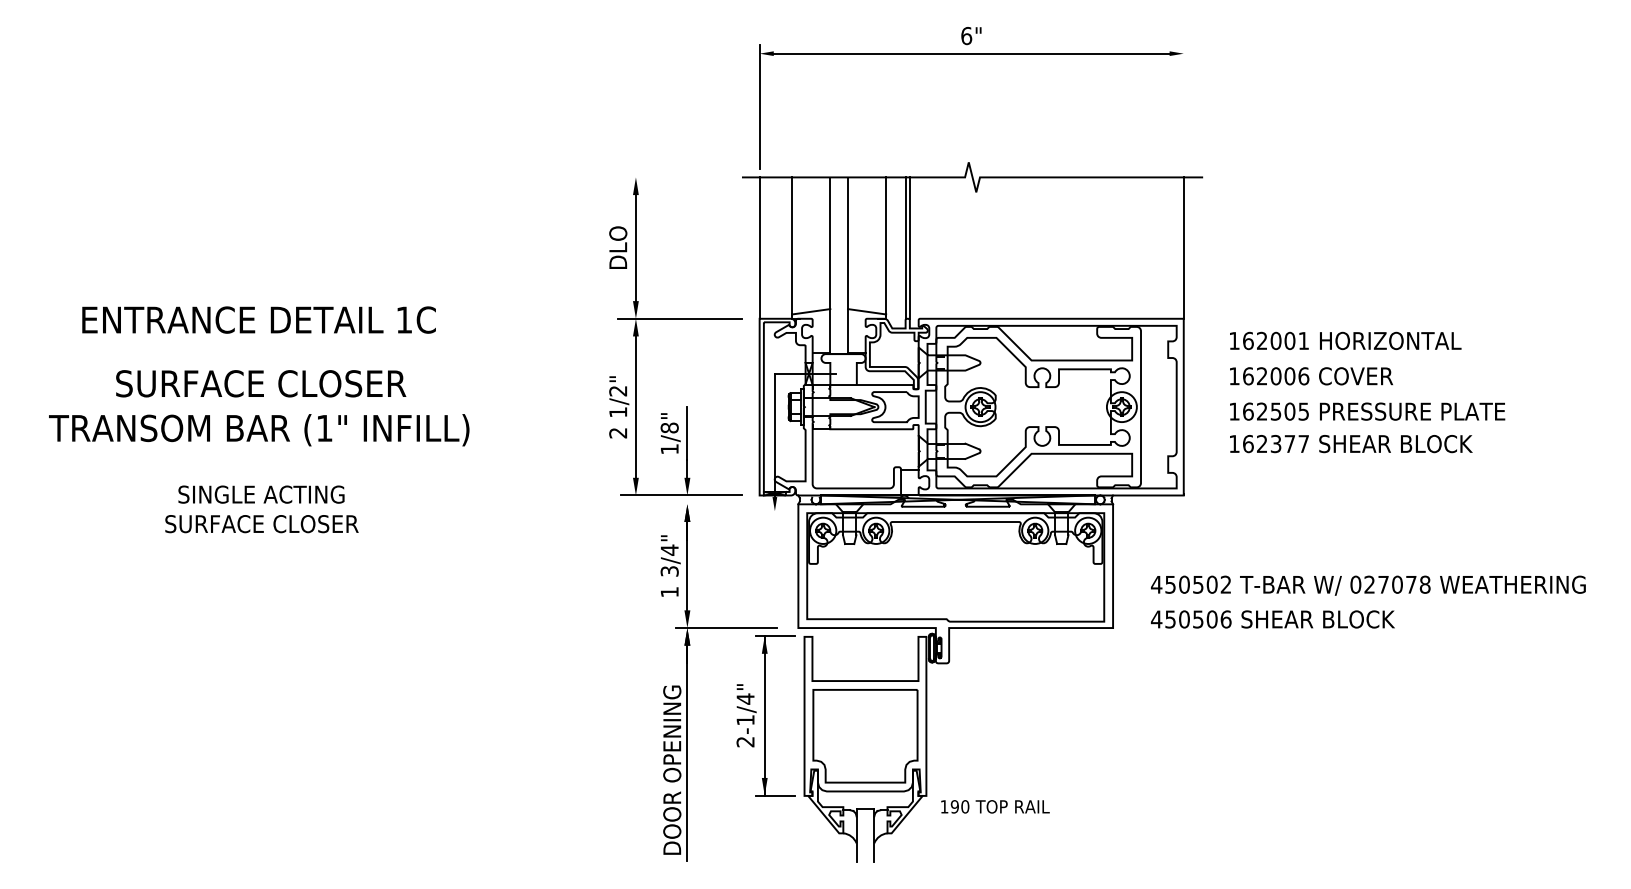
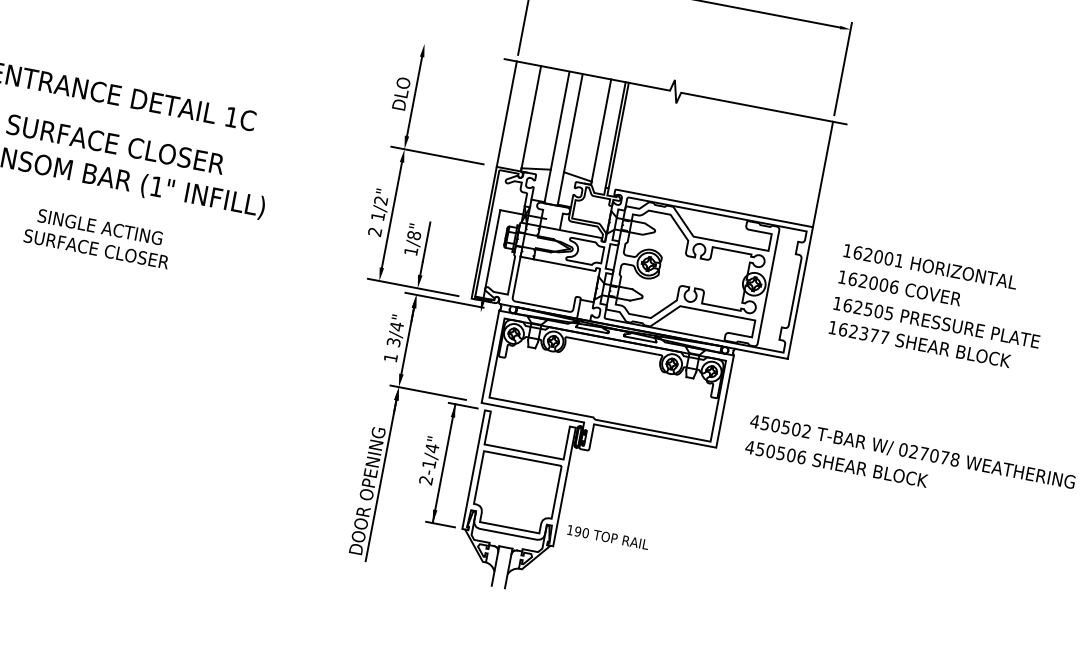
line: (1183, 106) -> (842, 68), added
line: (724, 504) -> (444, 300), added
text: (995, 806) -> (608, 537), moved

